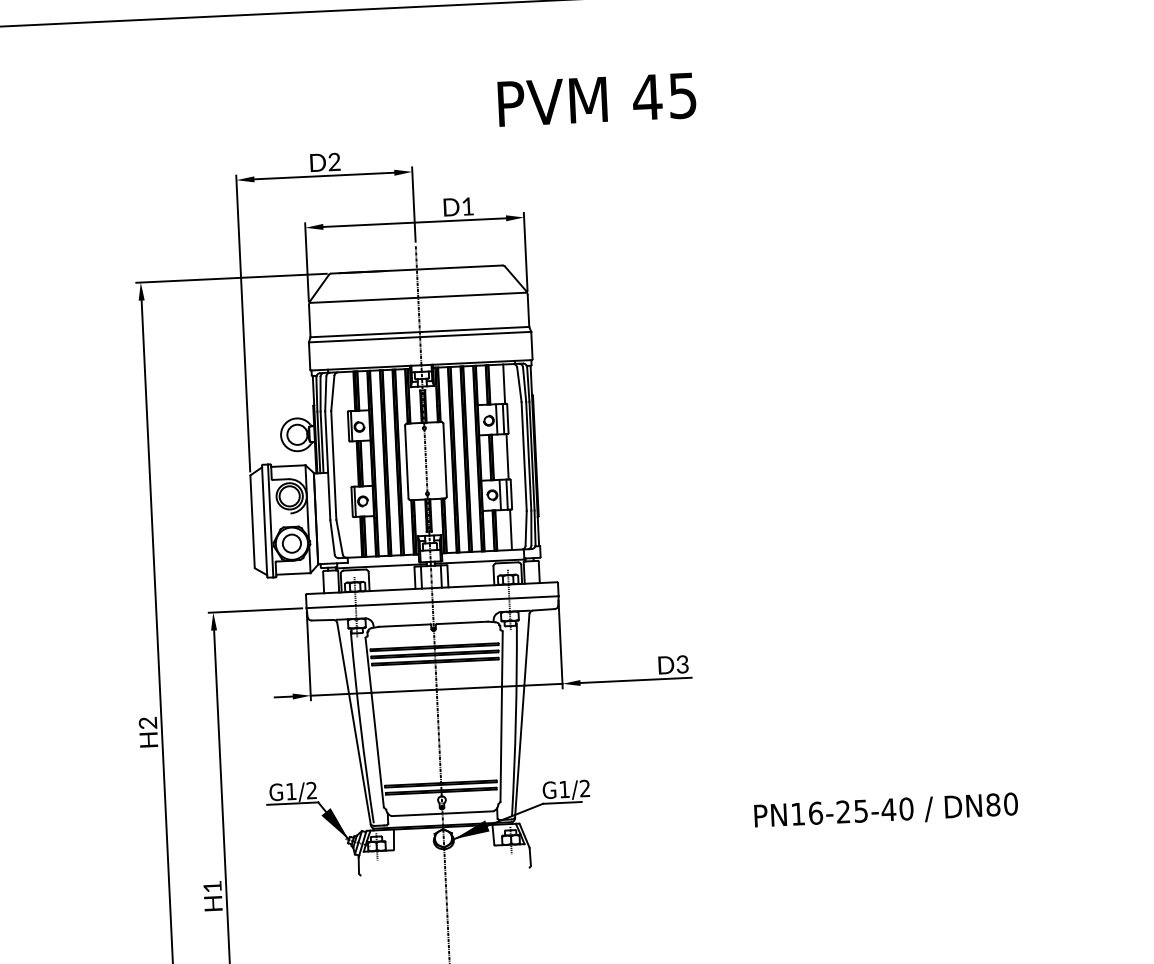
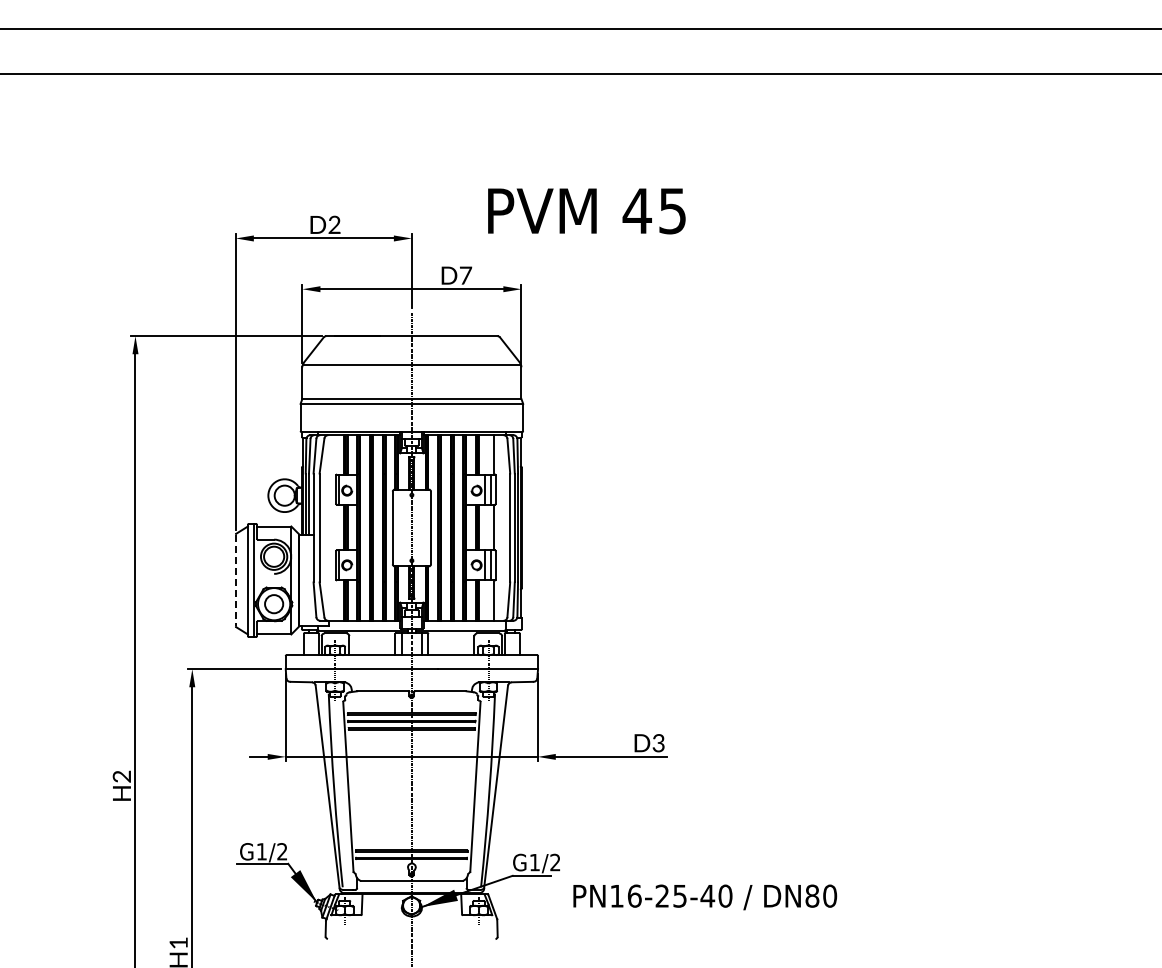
text: (596, 100) -> (586, 211), moved
text: (468, 206) -> (466, 275), D1 -> D7
line: (252, 521) -> (235, 580), solid -> dashed
text: (886, 811) -> (705, 897), moved

